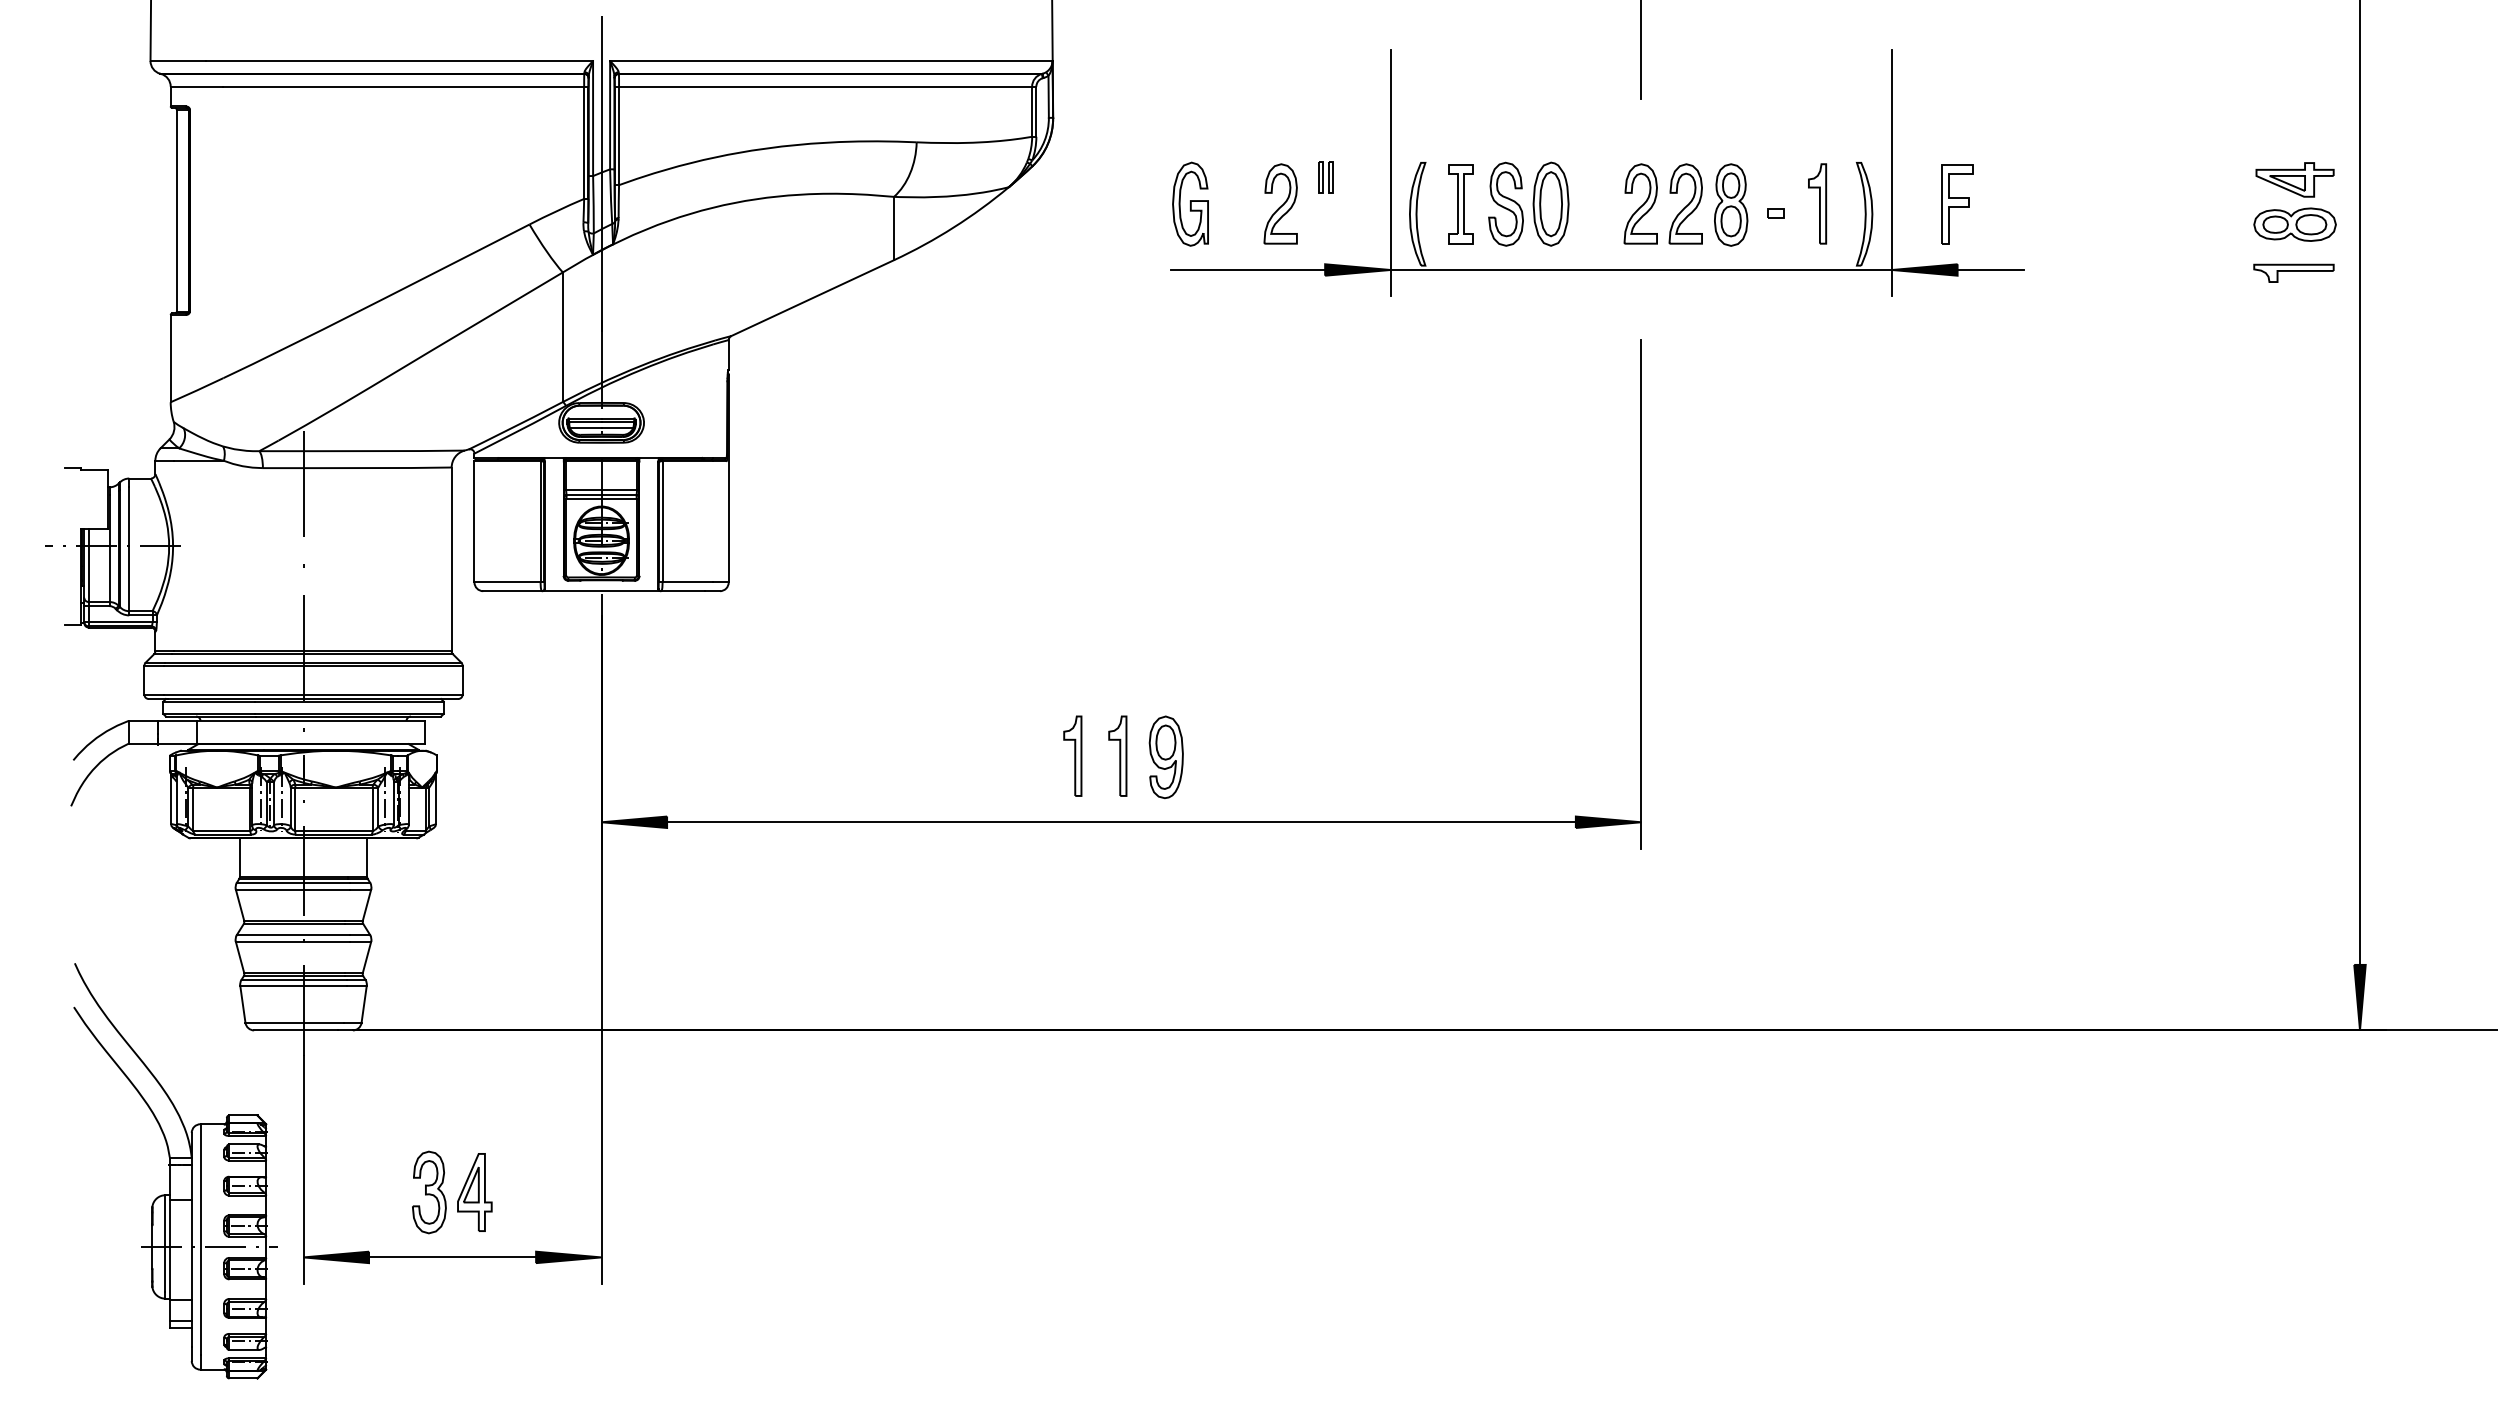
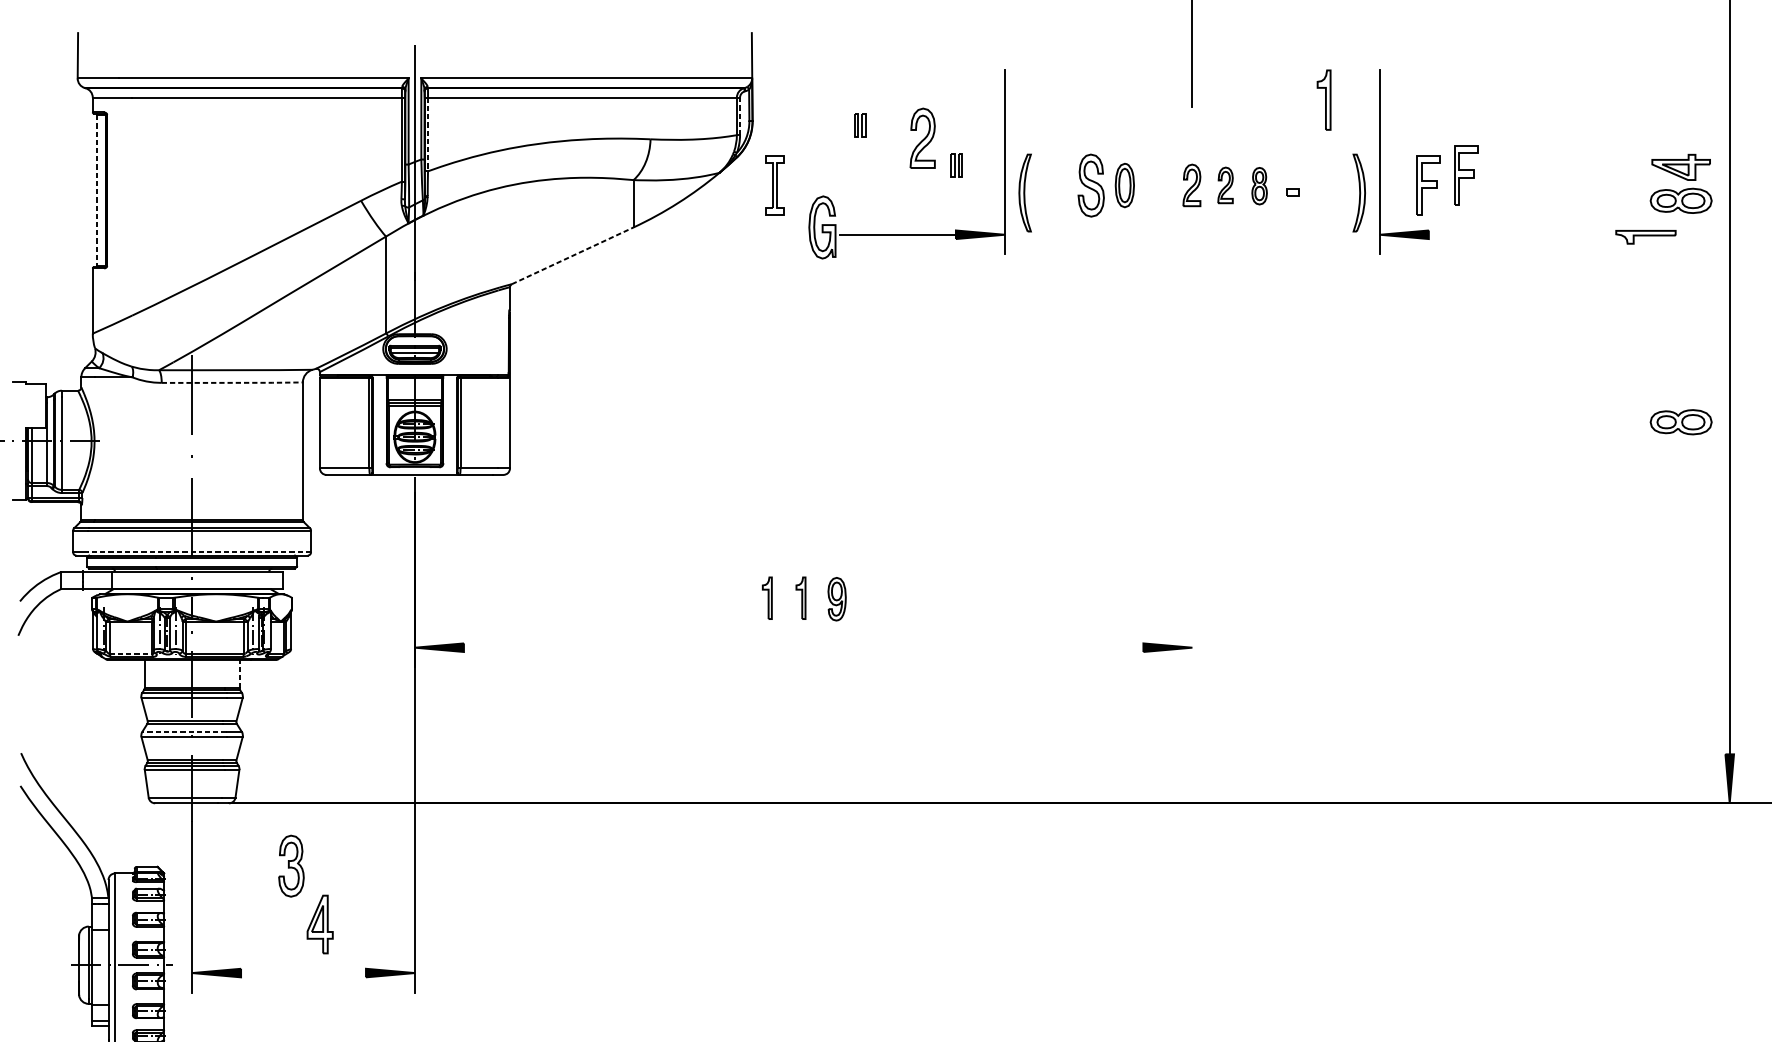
line: (1036, 111) -> (740, 116), solid -> dashed
part: (1196, 124) -> (859, 125), added
line: (619, 136) -> (428, 134), solid -> dashed
part: (2007, 190) -> (1466, 175), added
part: (1190, 203) -> (822, 226), moved
part: (1280, 203) -> (922, 137), moved
part: (1550, 203) -> (1124, 185), size x0.7
part: (1640, 203) -> (1191, 185), size x0.7
part: (1685, 203) -> (1225, 185), size x0.6
part: (1817, 203) -> (1324, 99), moved
part: (1460, 204) -> (774, 185), moved
part: (1731, 204) -> (1259, 185), size x0.6
line: (176, 210) -> (97, 190), solid -> dashed
line: (1641, 270) -> (1192, 235), removed
line: (1990, 270) -> (1453, 235), removed
part: (2293, 272) -> (1645, 236), moved
line: (812, 298) -> (572, 256), solid -> dashed
line: (358, 468) -> (233, 383), solid -> dashed
part: (2294, 520) -> (1680, 422), added
line: (1641, 593) -> (1192, 476), removed
line: (312, 694) -> (198, 552), solid -> dashed
part: (1072, 755) -> (767, 597), size x0.7
part: (1117, 755) -> (800, 597), size x0.7
part: (1165, 757) -> (836, 599), size x0.7
line: (1121, 822) -> (803, 647), removed
line: (222, 830) -> (131, 653), solid -> dashed
line: (367, 857) -> (239, 674), solid -> dashed
line: (292, 934) -> (183, 731), solid -> dashed
part: (429, 1192) -> (291, 866), moved
line: (452, 1257) -> (303, 973), removed

